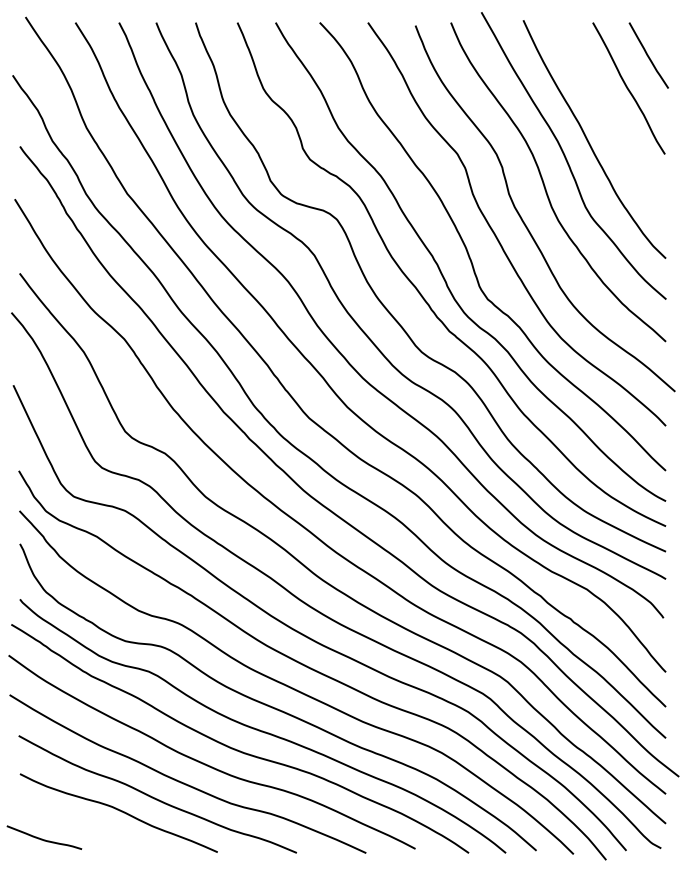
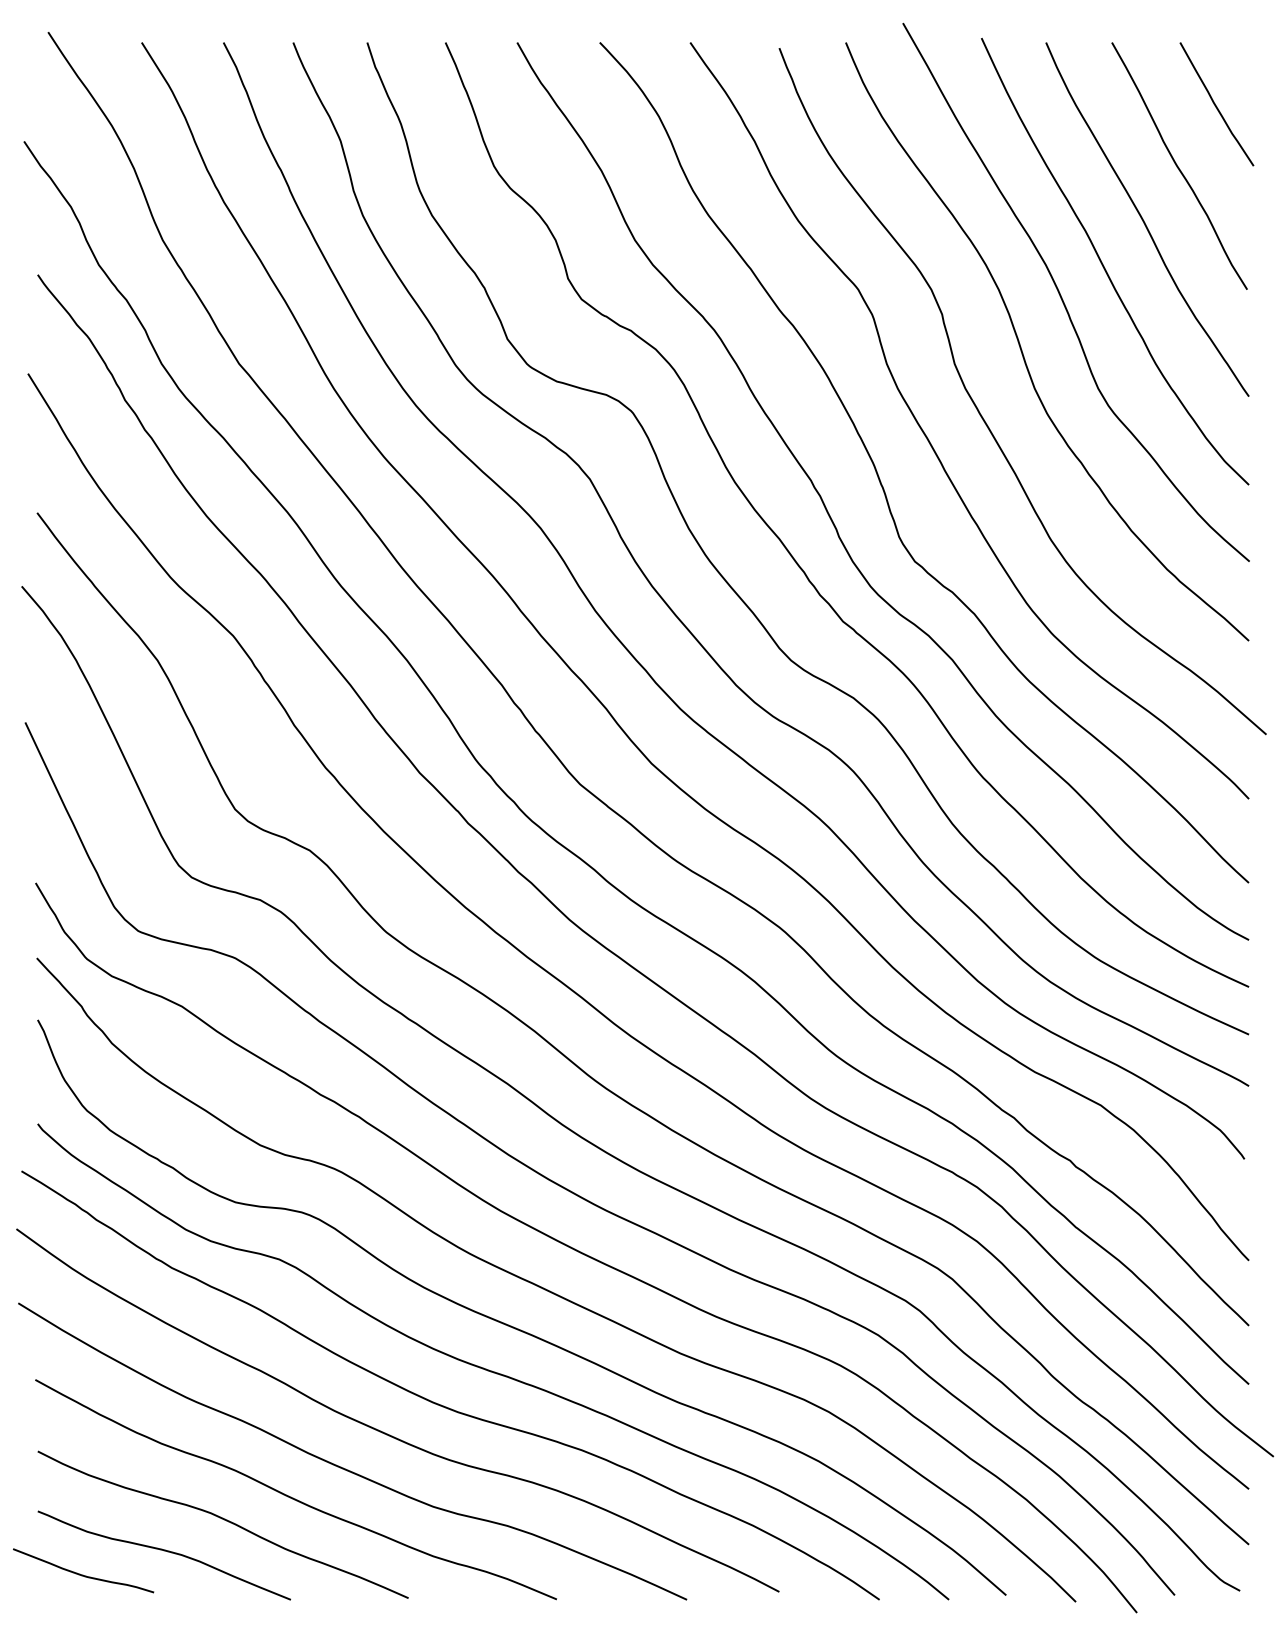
curve: (610, 117) -> (1144, 220), added
curve: (87, 827) -> (164, 1551), added

